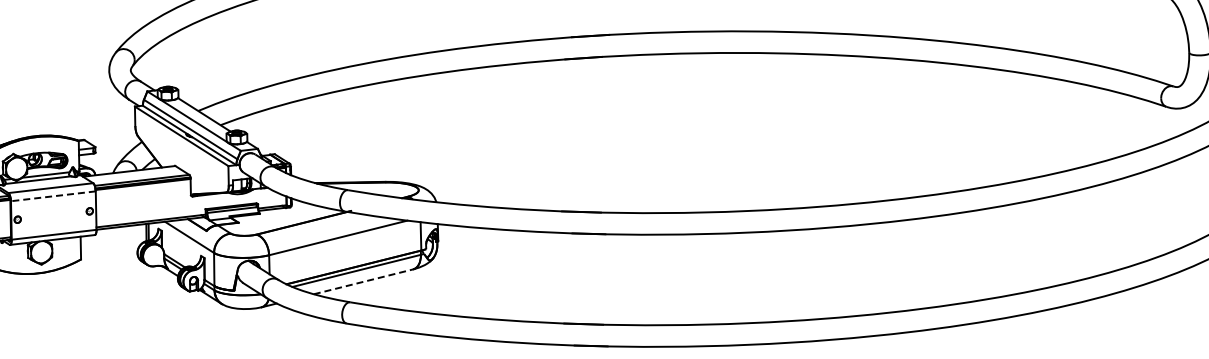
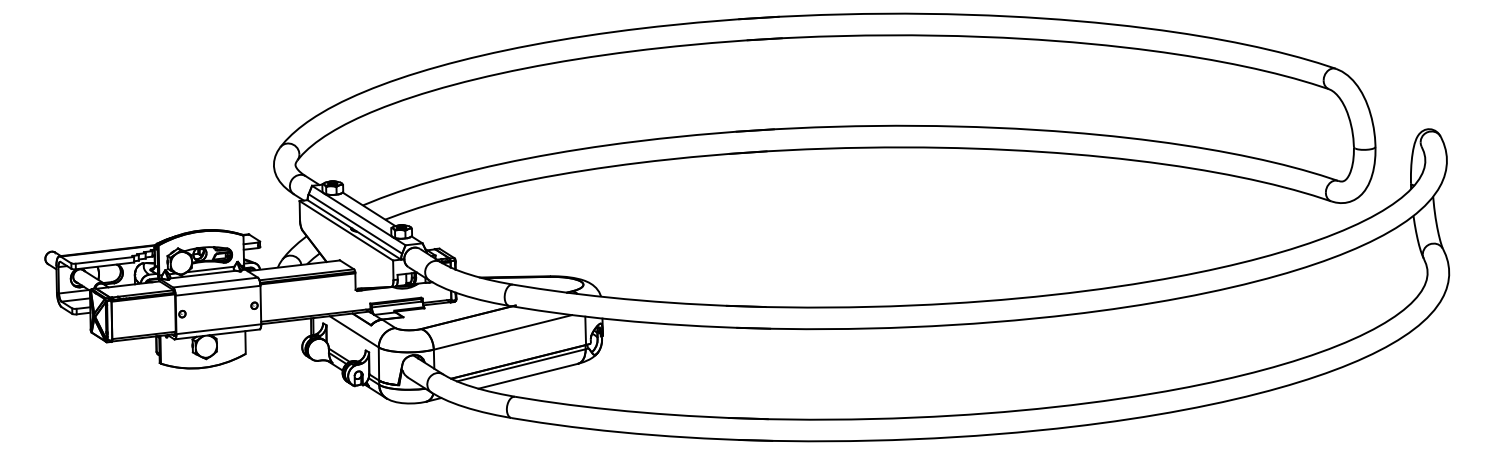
line: (53, 196) -> (218, 290), dashed -> solid
line: (363, 282) -> (528, 376), dashed -> solid

